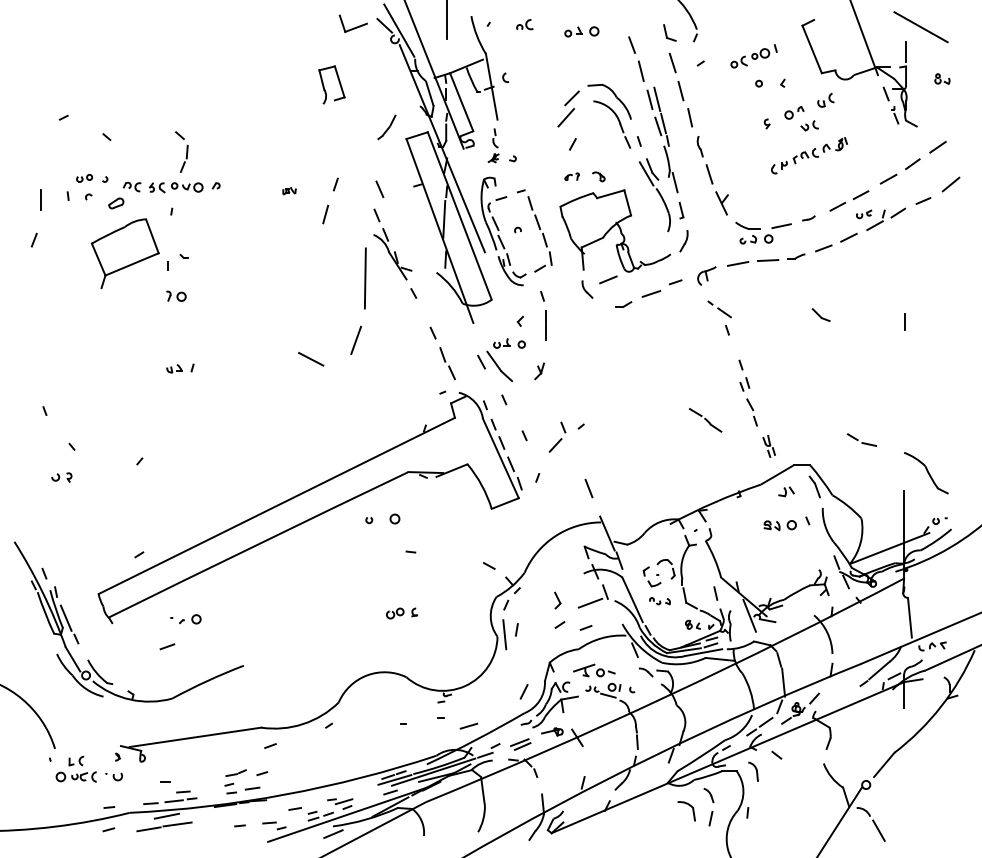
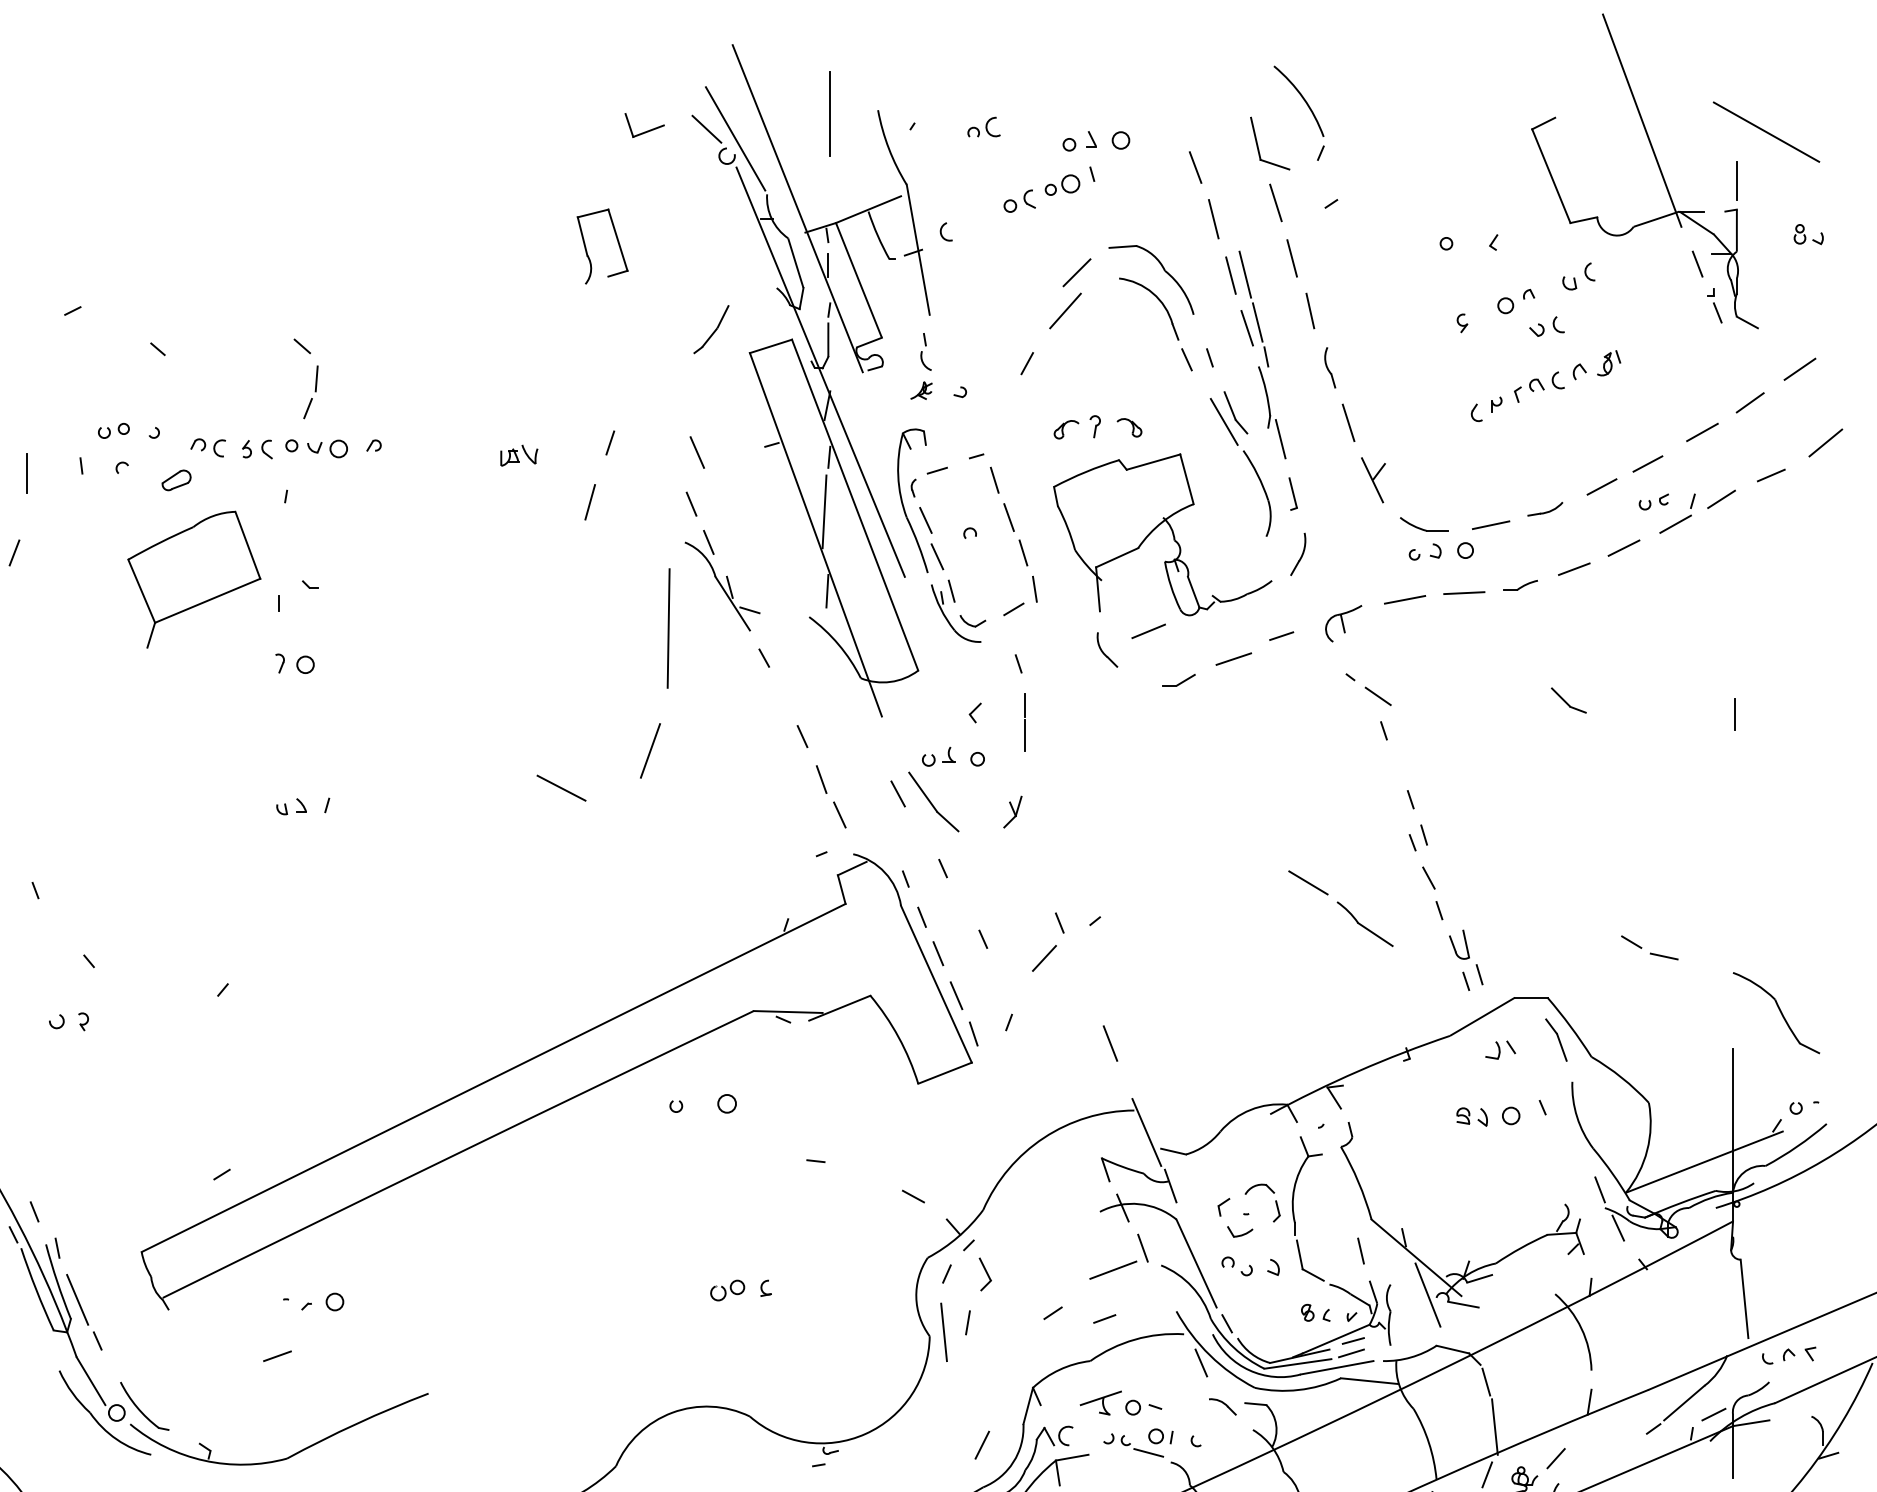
part: (352, 23) -> (643, 124), size x0.71
part: (669, 32) -> (1269, 142), size x1.67
part: (753, 56) -> (1048, 189), moved
line: (572, 144) -> (1026, 363), moved
part: (571, 176) -> (1075, 427), size x1.67
part: (289, 190) -> (518, 454), size x1.43
part: (808, 218) -> (1544, 510), size x1.43
part: (705, 420) -> (1340, 909), size x1.67
part: (769, 446) -> (1467, 960), size x1.43
line: (410, 551) -> (815, 1160), moved
part: (557, 600) -> (984, 1274), moved
part: (659, 600) -> (1249, 1264), size x1.43

